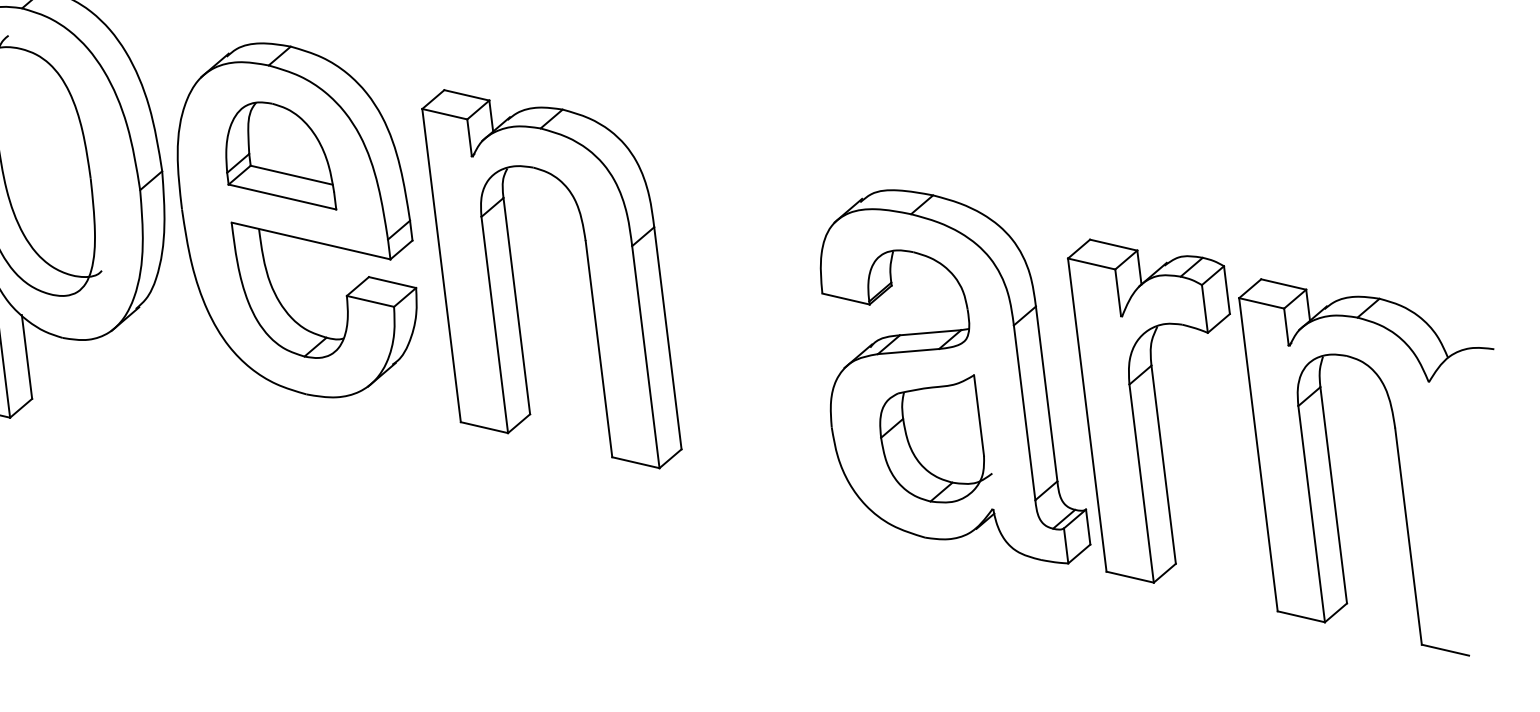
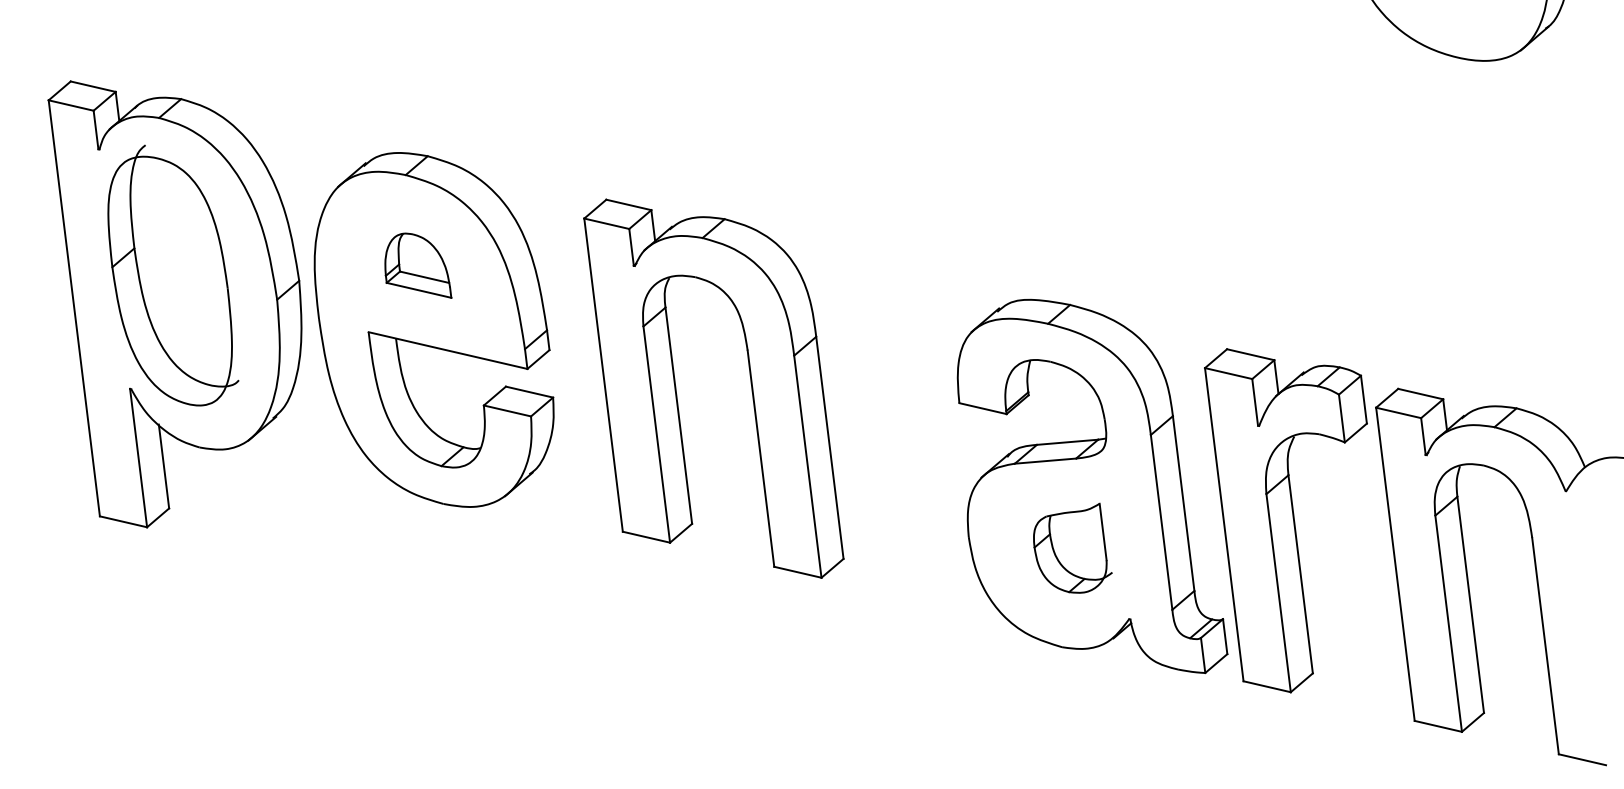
part: (281, 155) -> (418, 265), size x0.6
part: (515, 284) -> (677, 394), moved
part: (935, 437) -> (1072, 547), size x0.7

